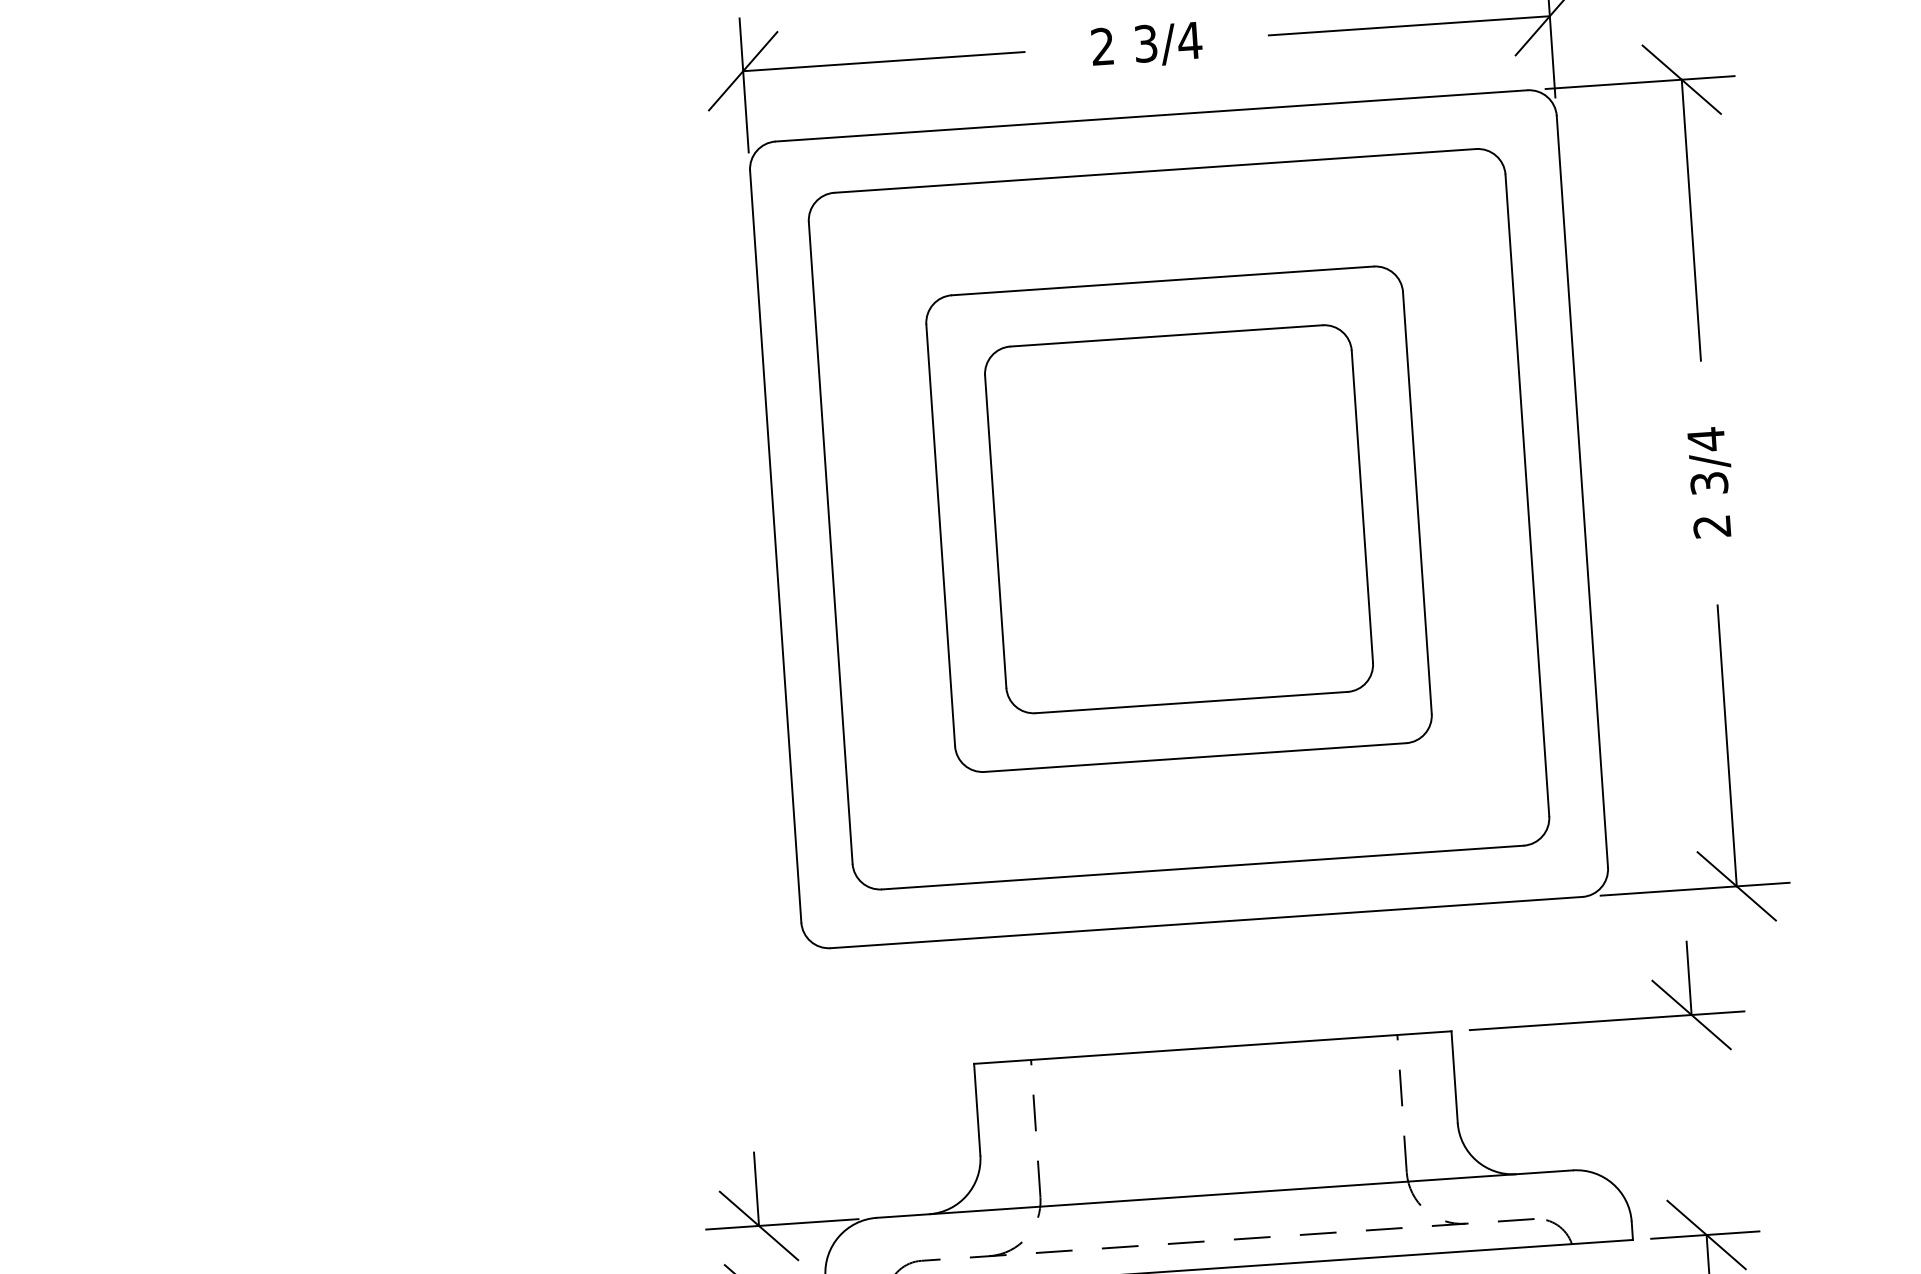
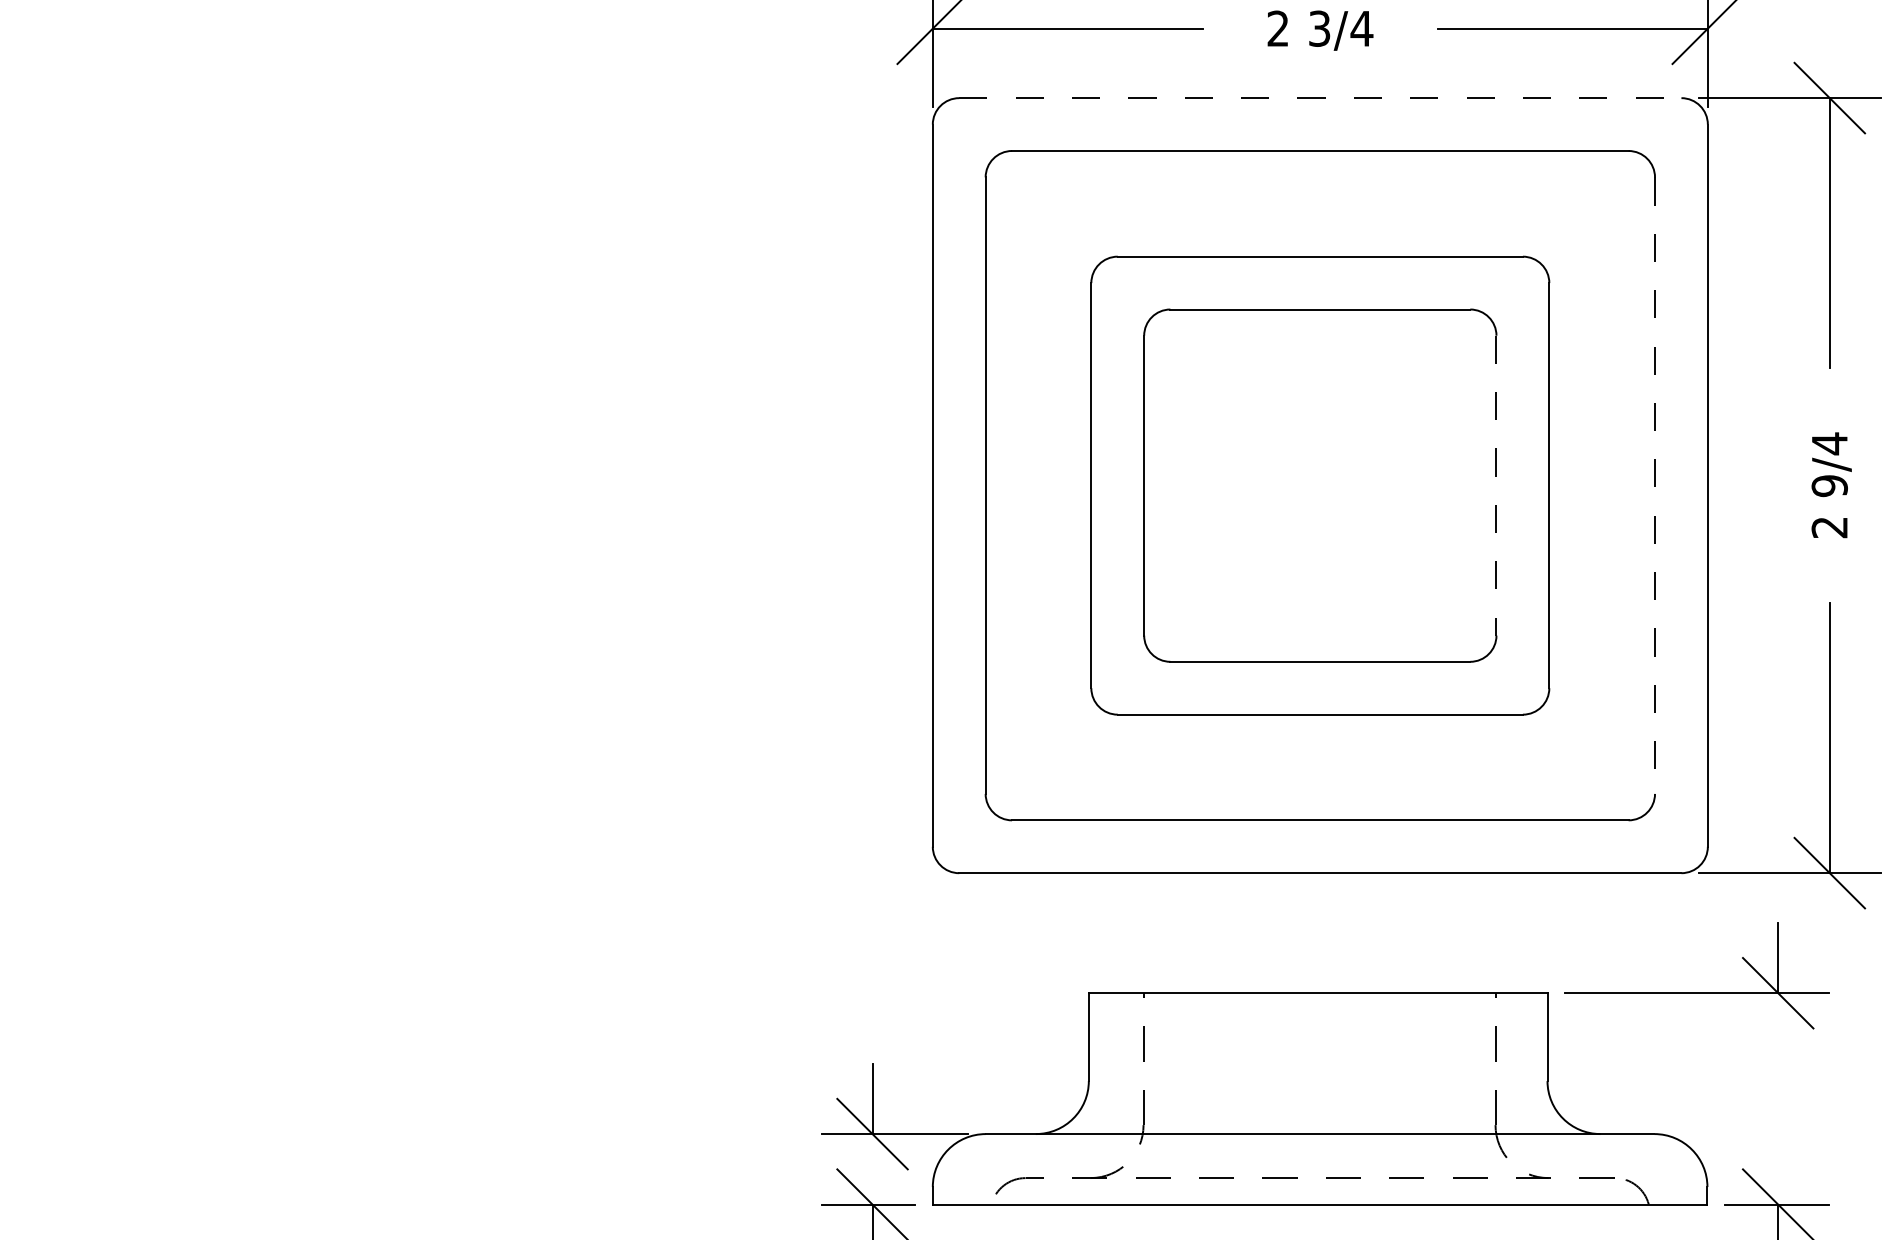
line: (1151, 116) -> (1320, 98), solid -> dashed
text: (1709, 483) -> (1829, 486), 3/4 -> 9/4
line: (1527, 496) -> (1655, 486), solid -> dashed
line: (1362, 506) -> (1496, 485), solid -> dashed

